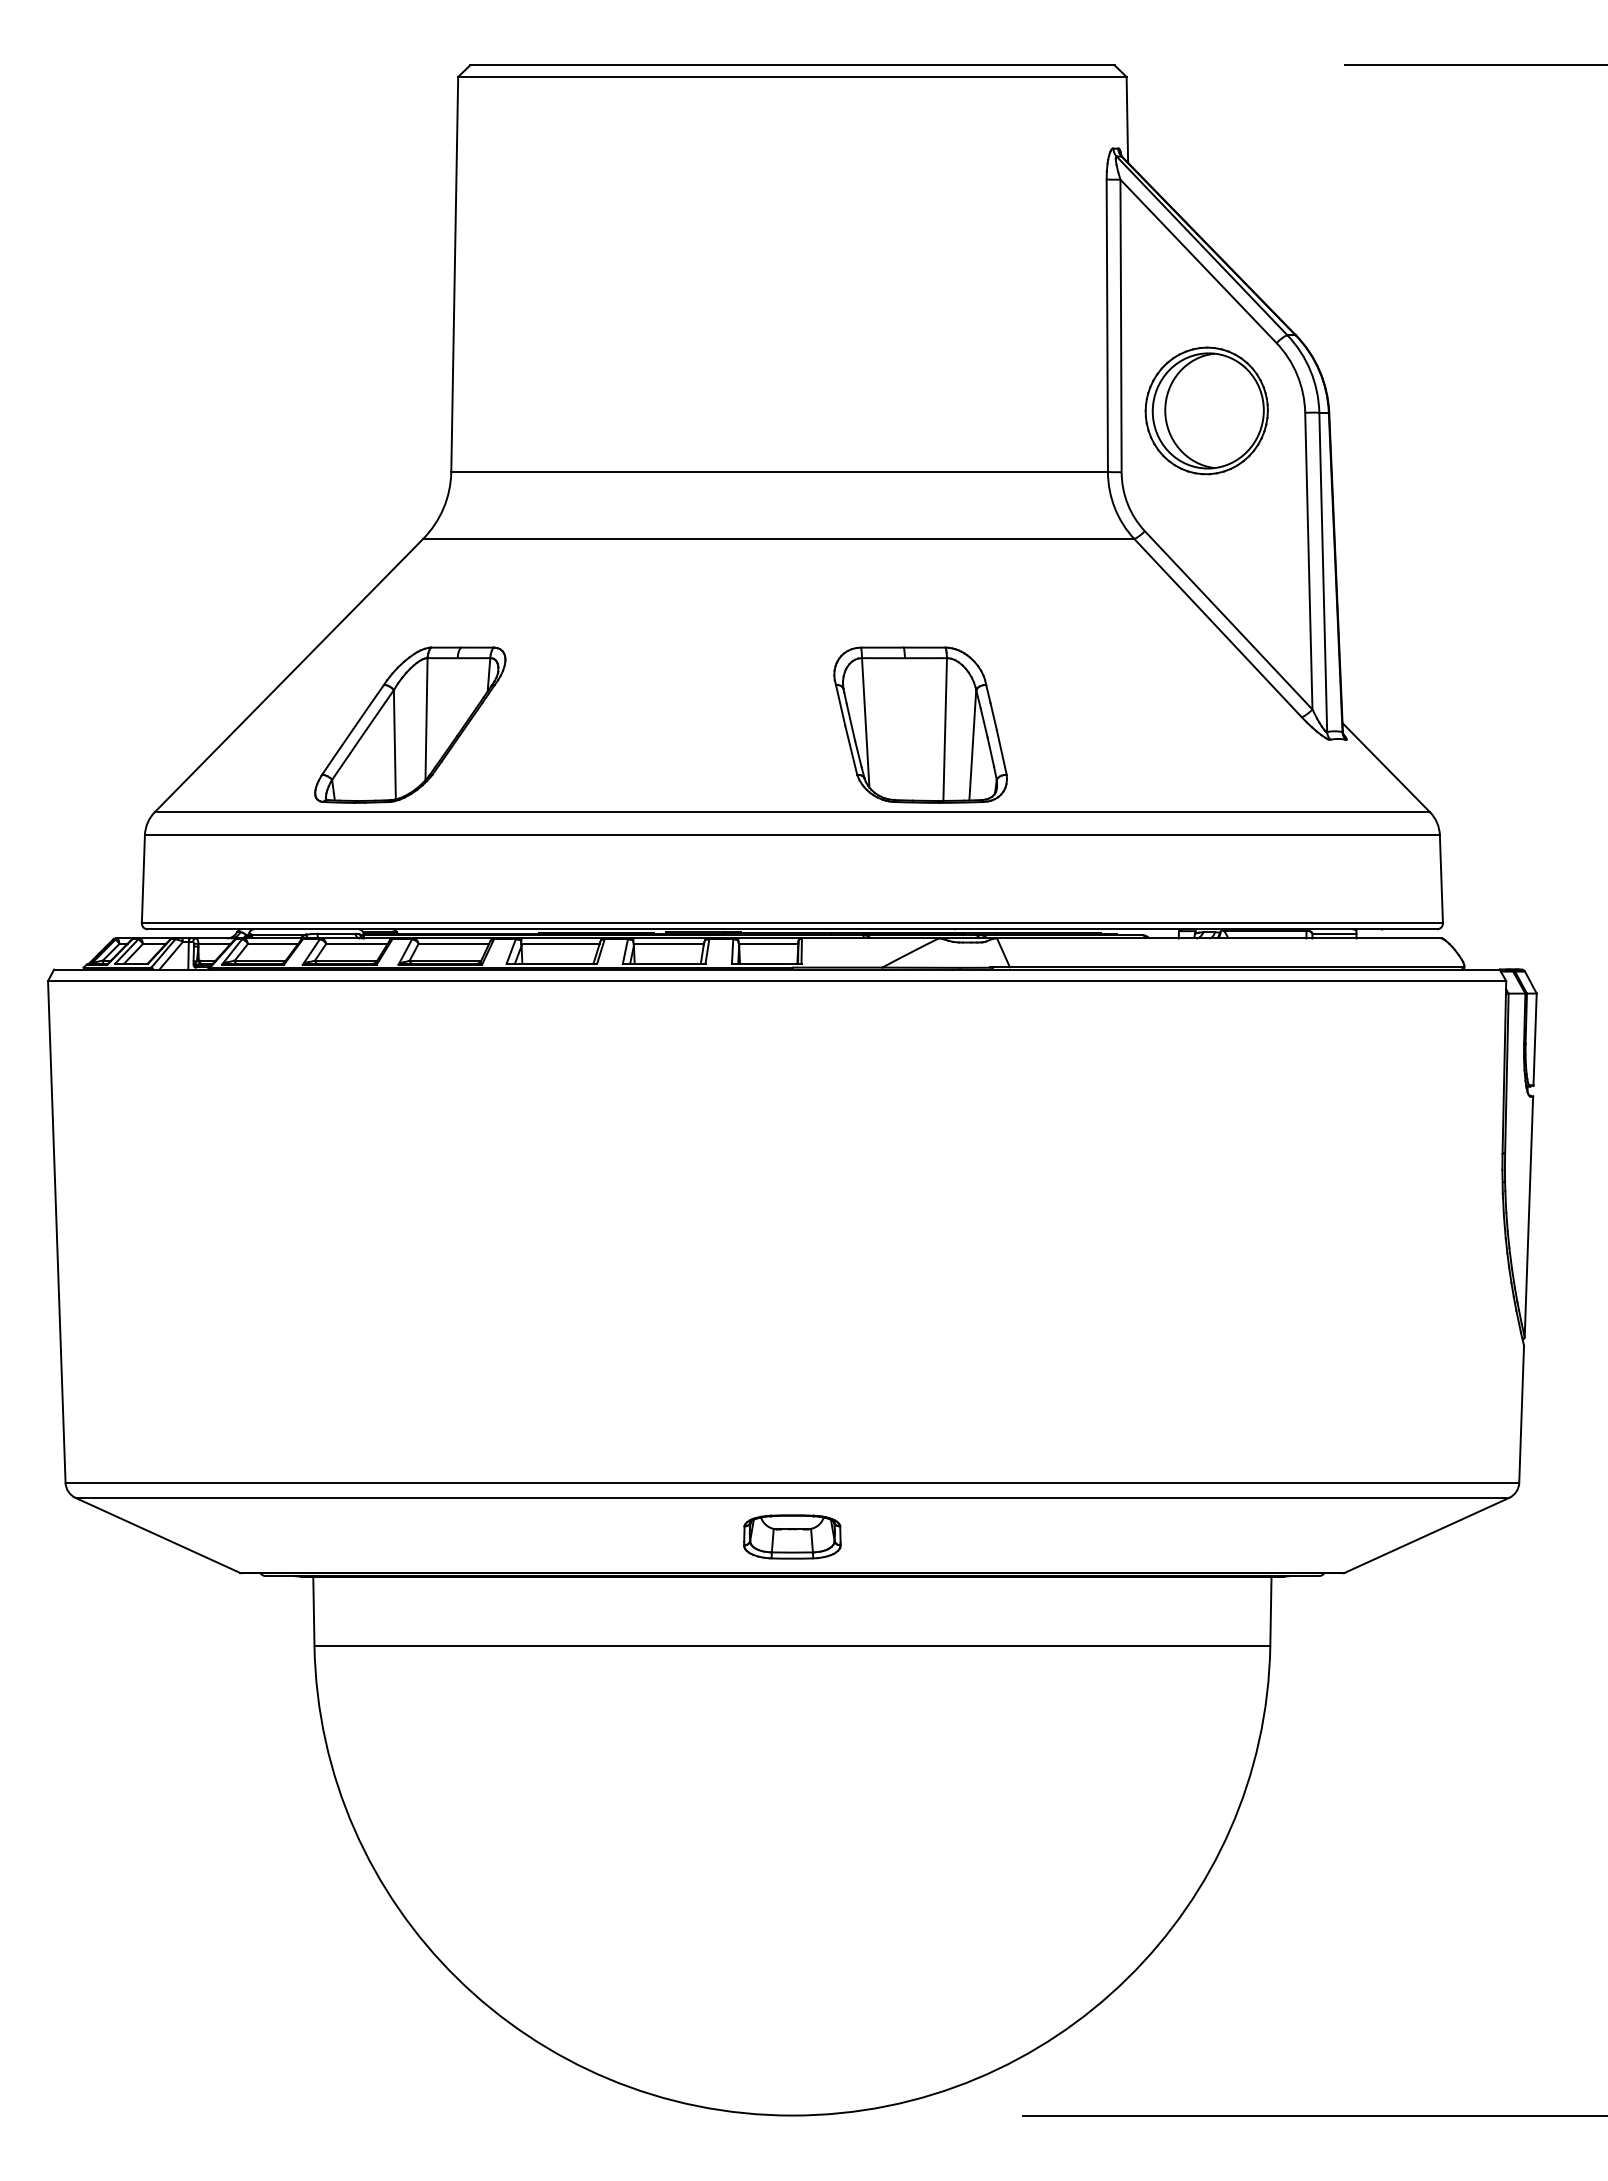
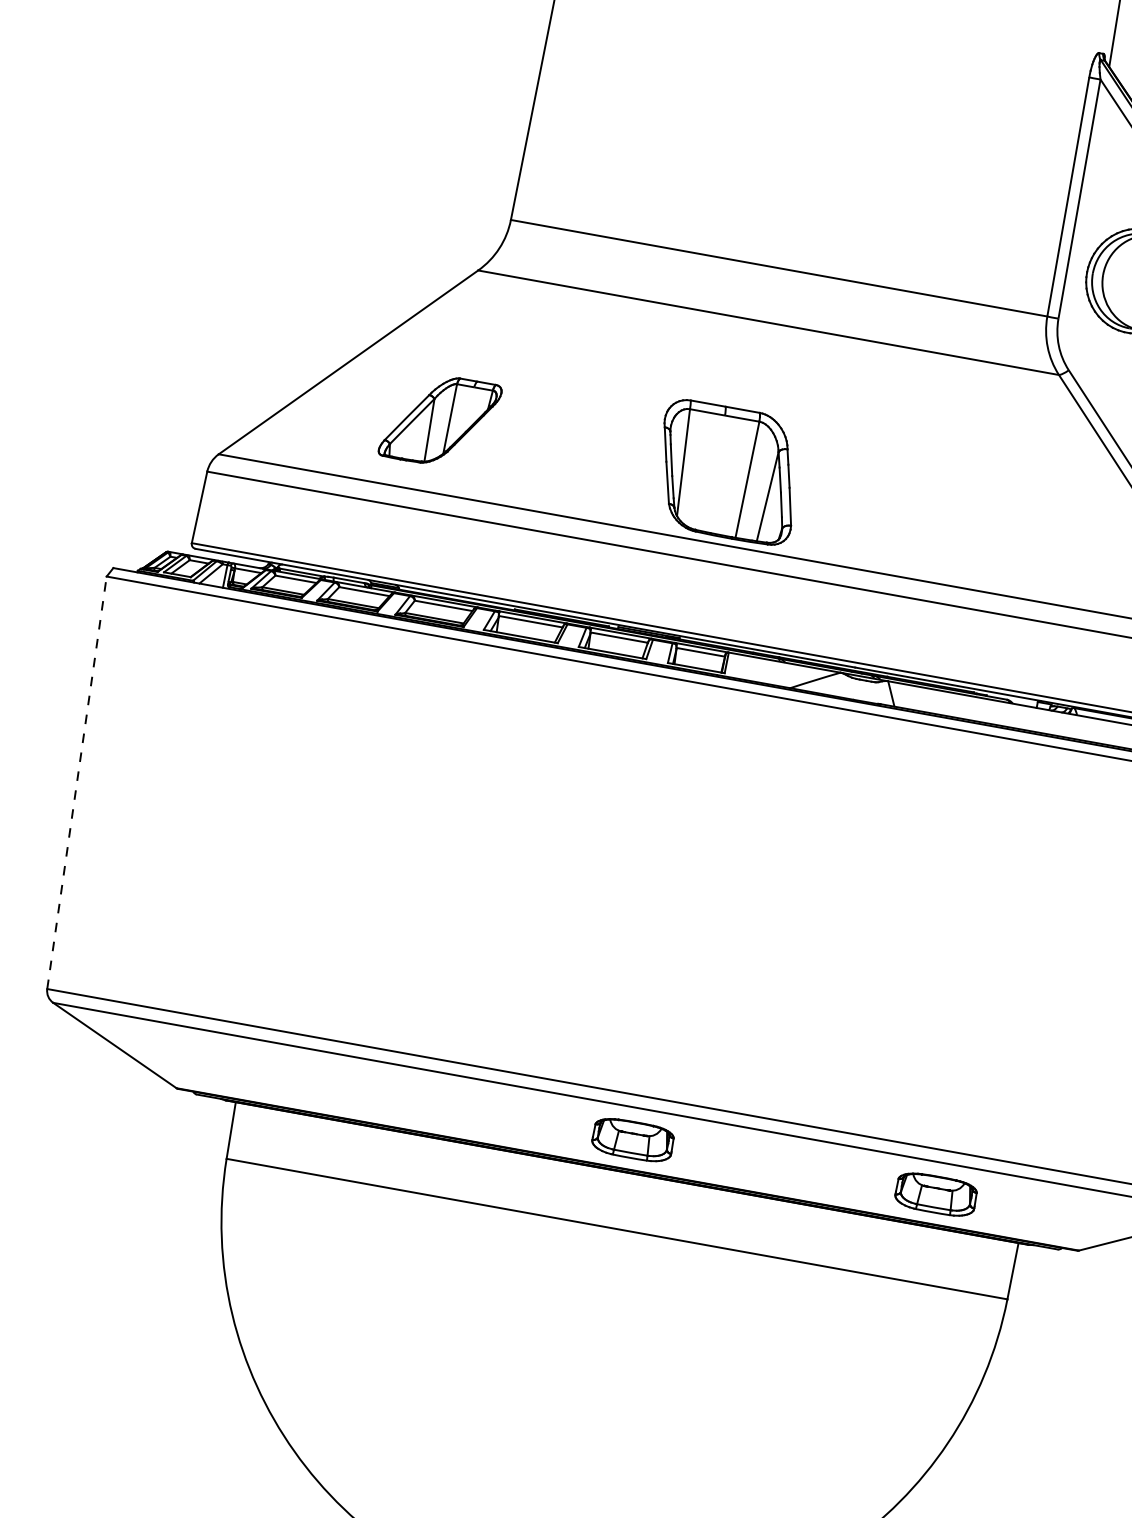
part: (410, 724) -> (440, 420), size x0.7
part: (920, 724) -> (728, 472), moved
line: (56, 1231) -> (76, 782), solid -> dashed
part: (1163, 1536) -> (936, 1194), added

